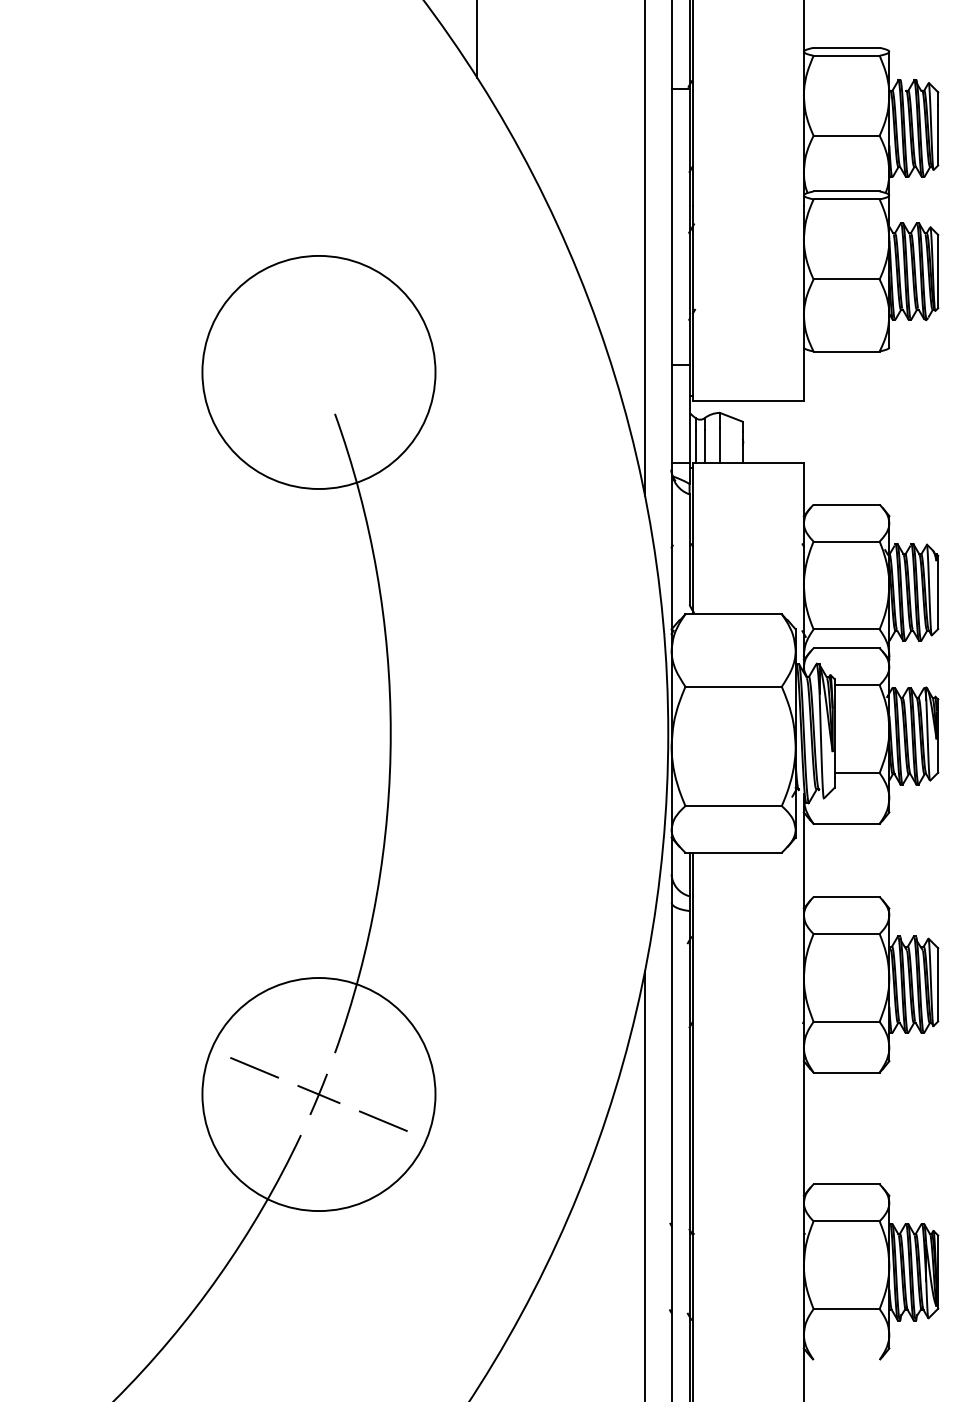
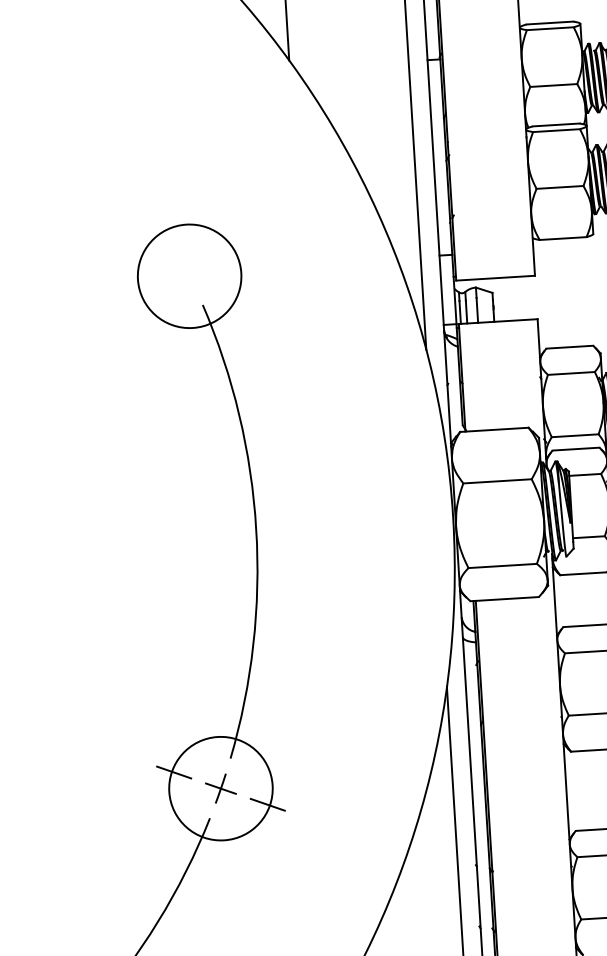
circle: (318, 372) -> (189, 276), size x0.62
circle: (318, 1094) -> (220, 788), size x0.62

